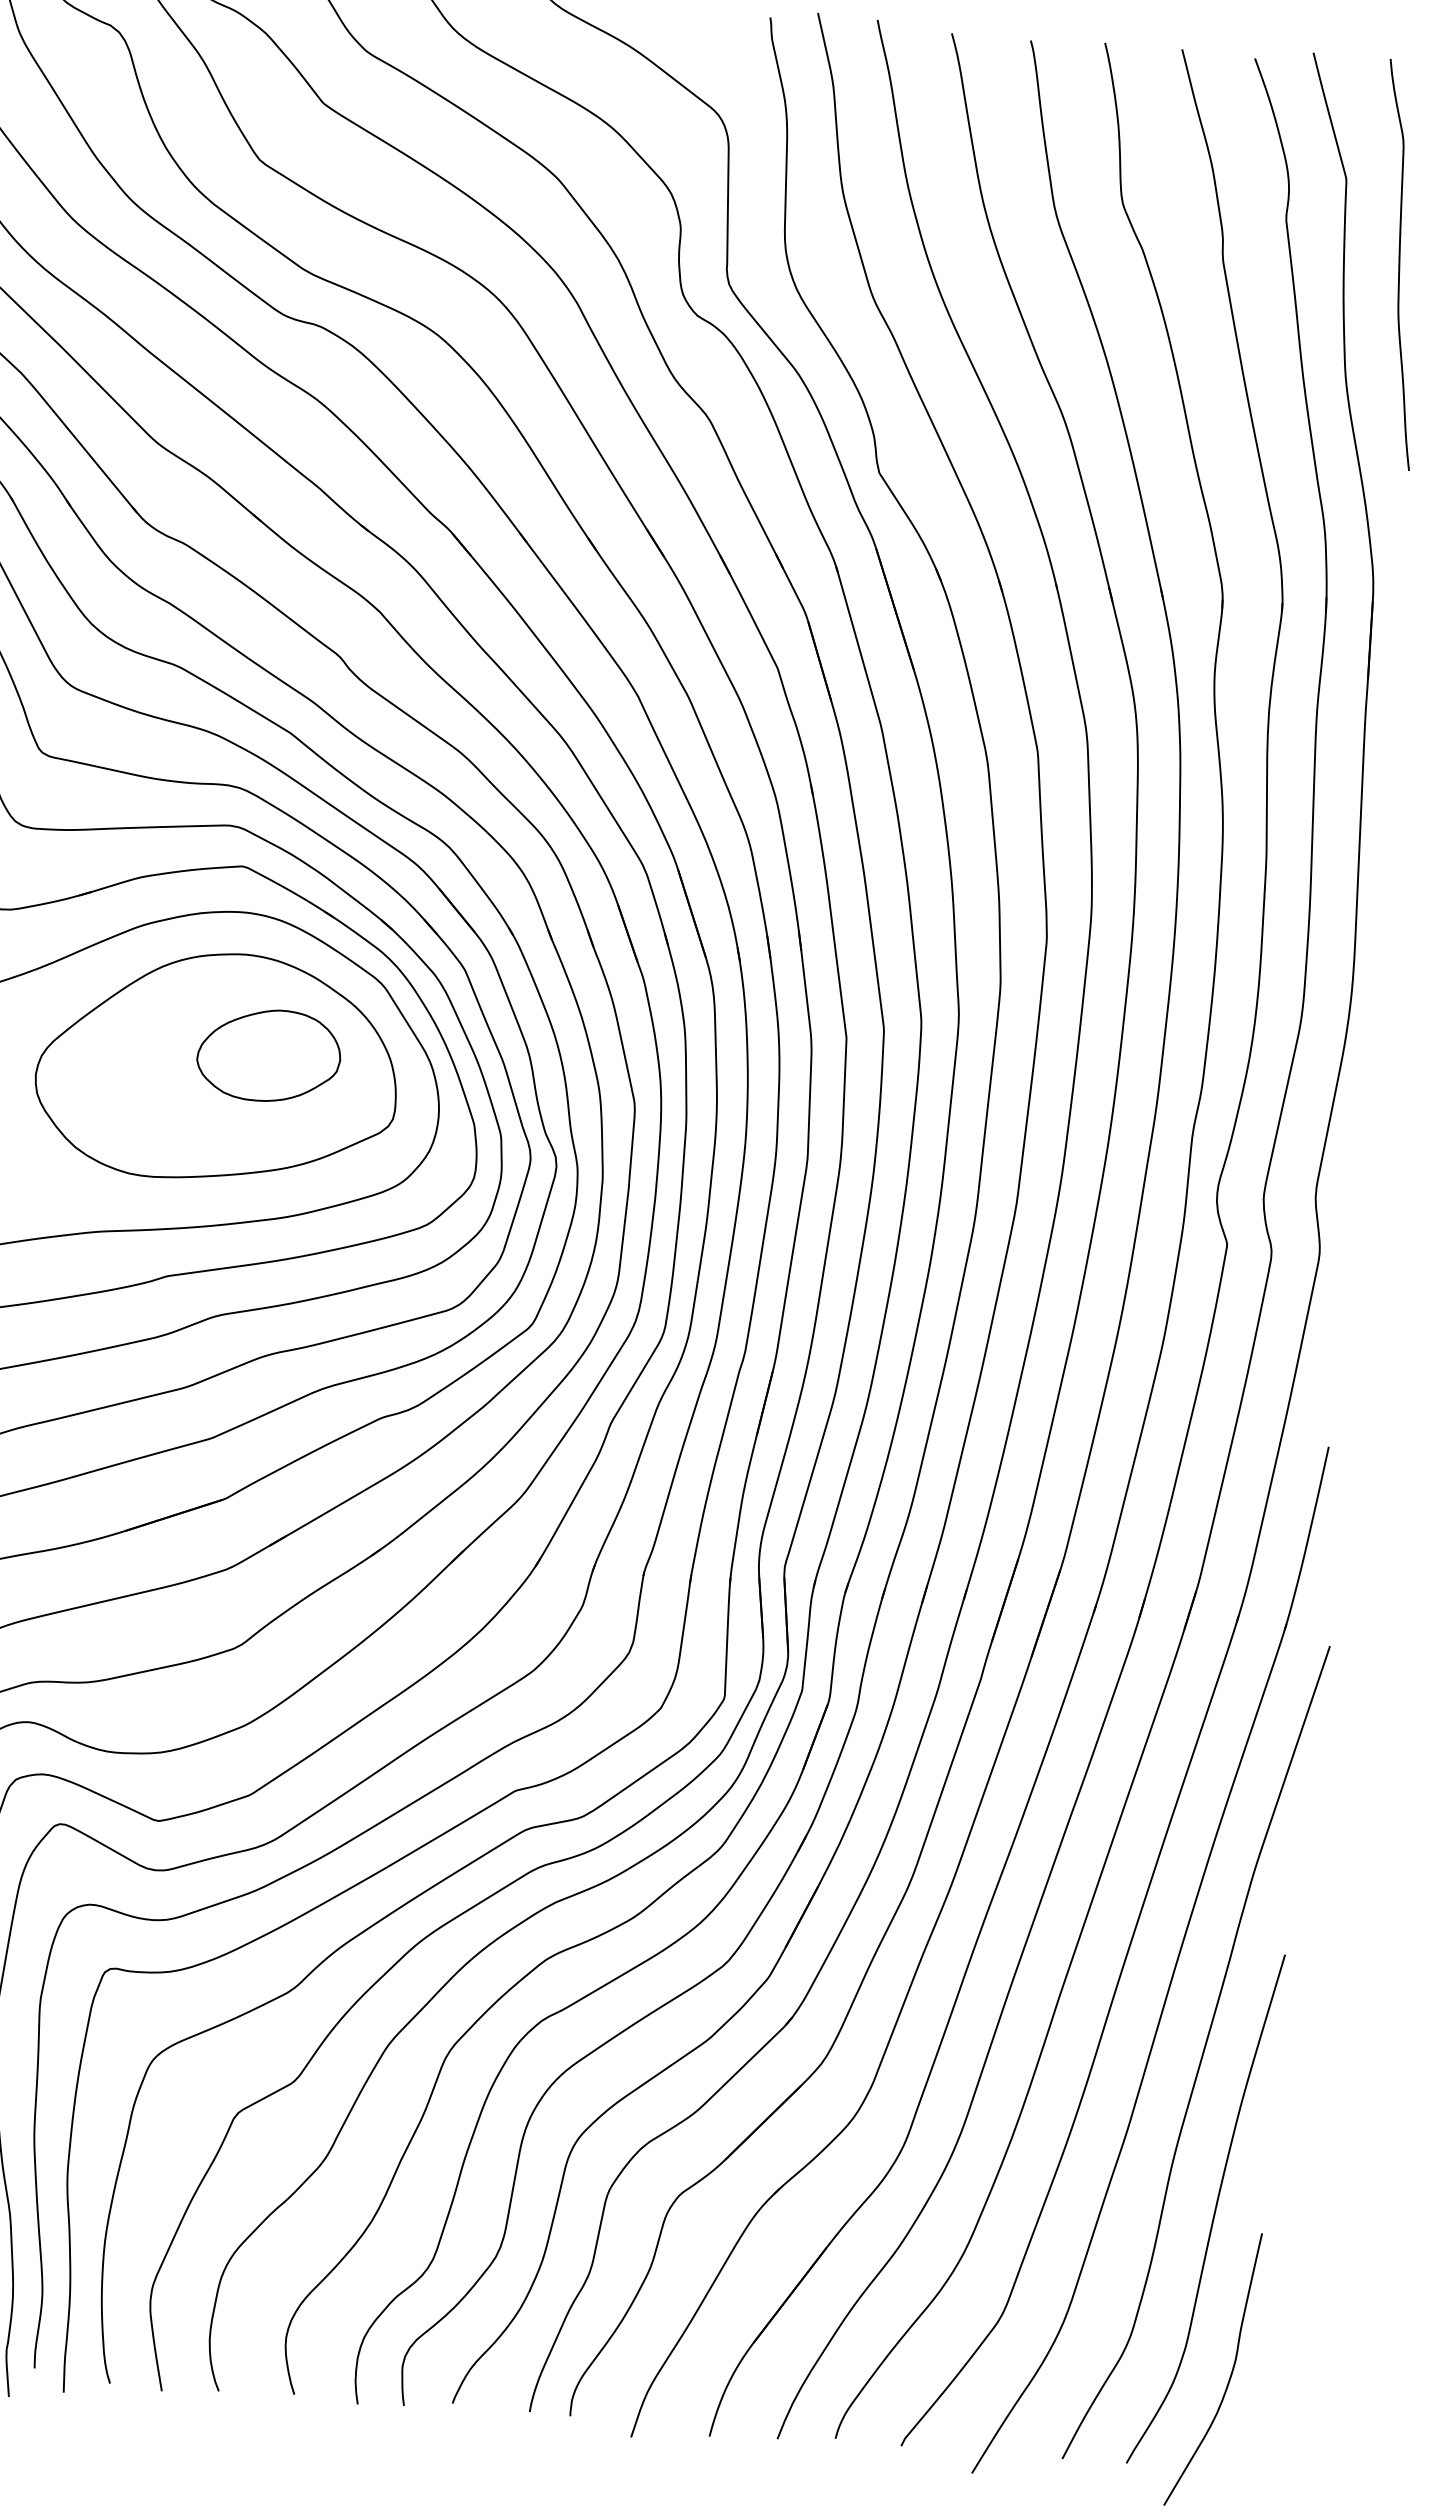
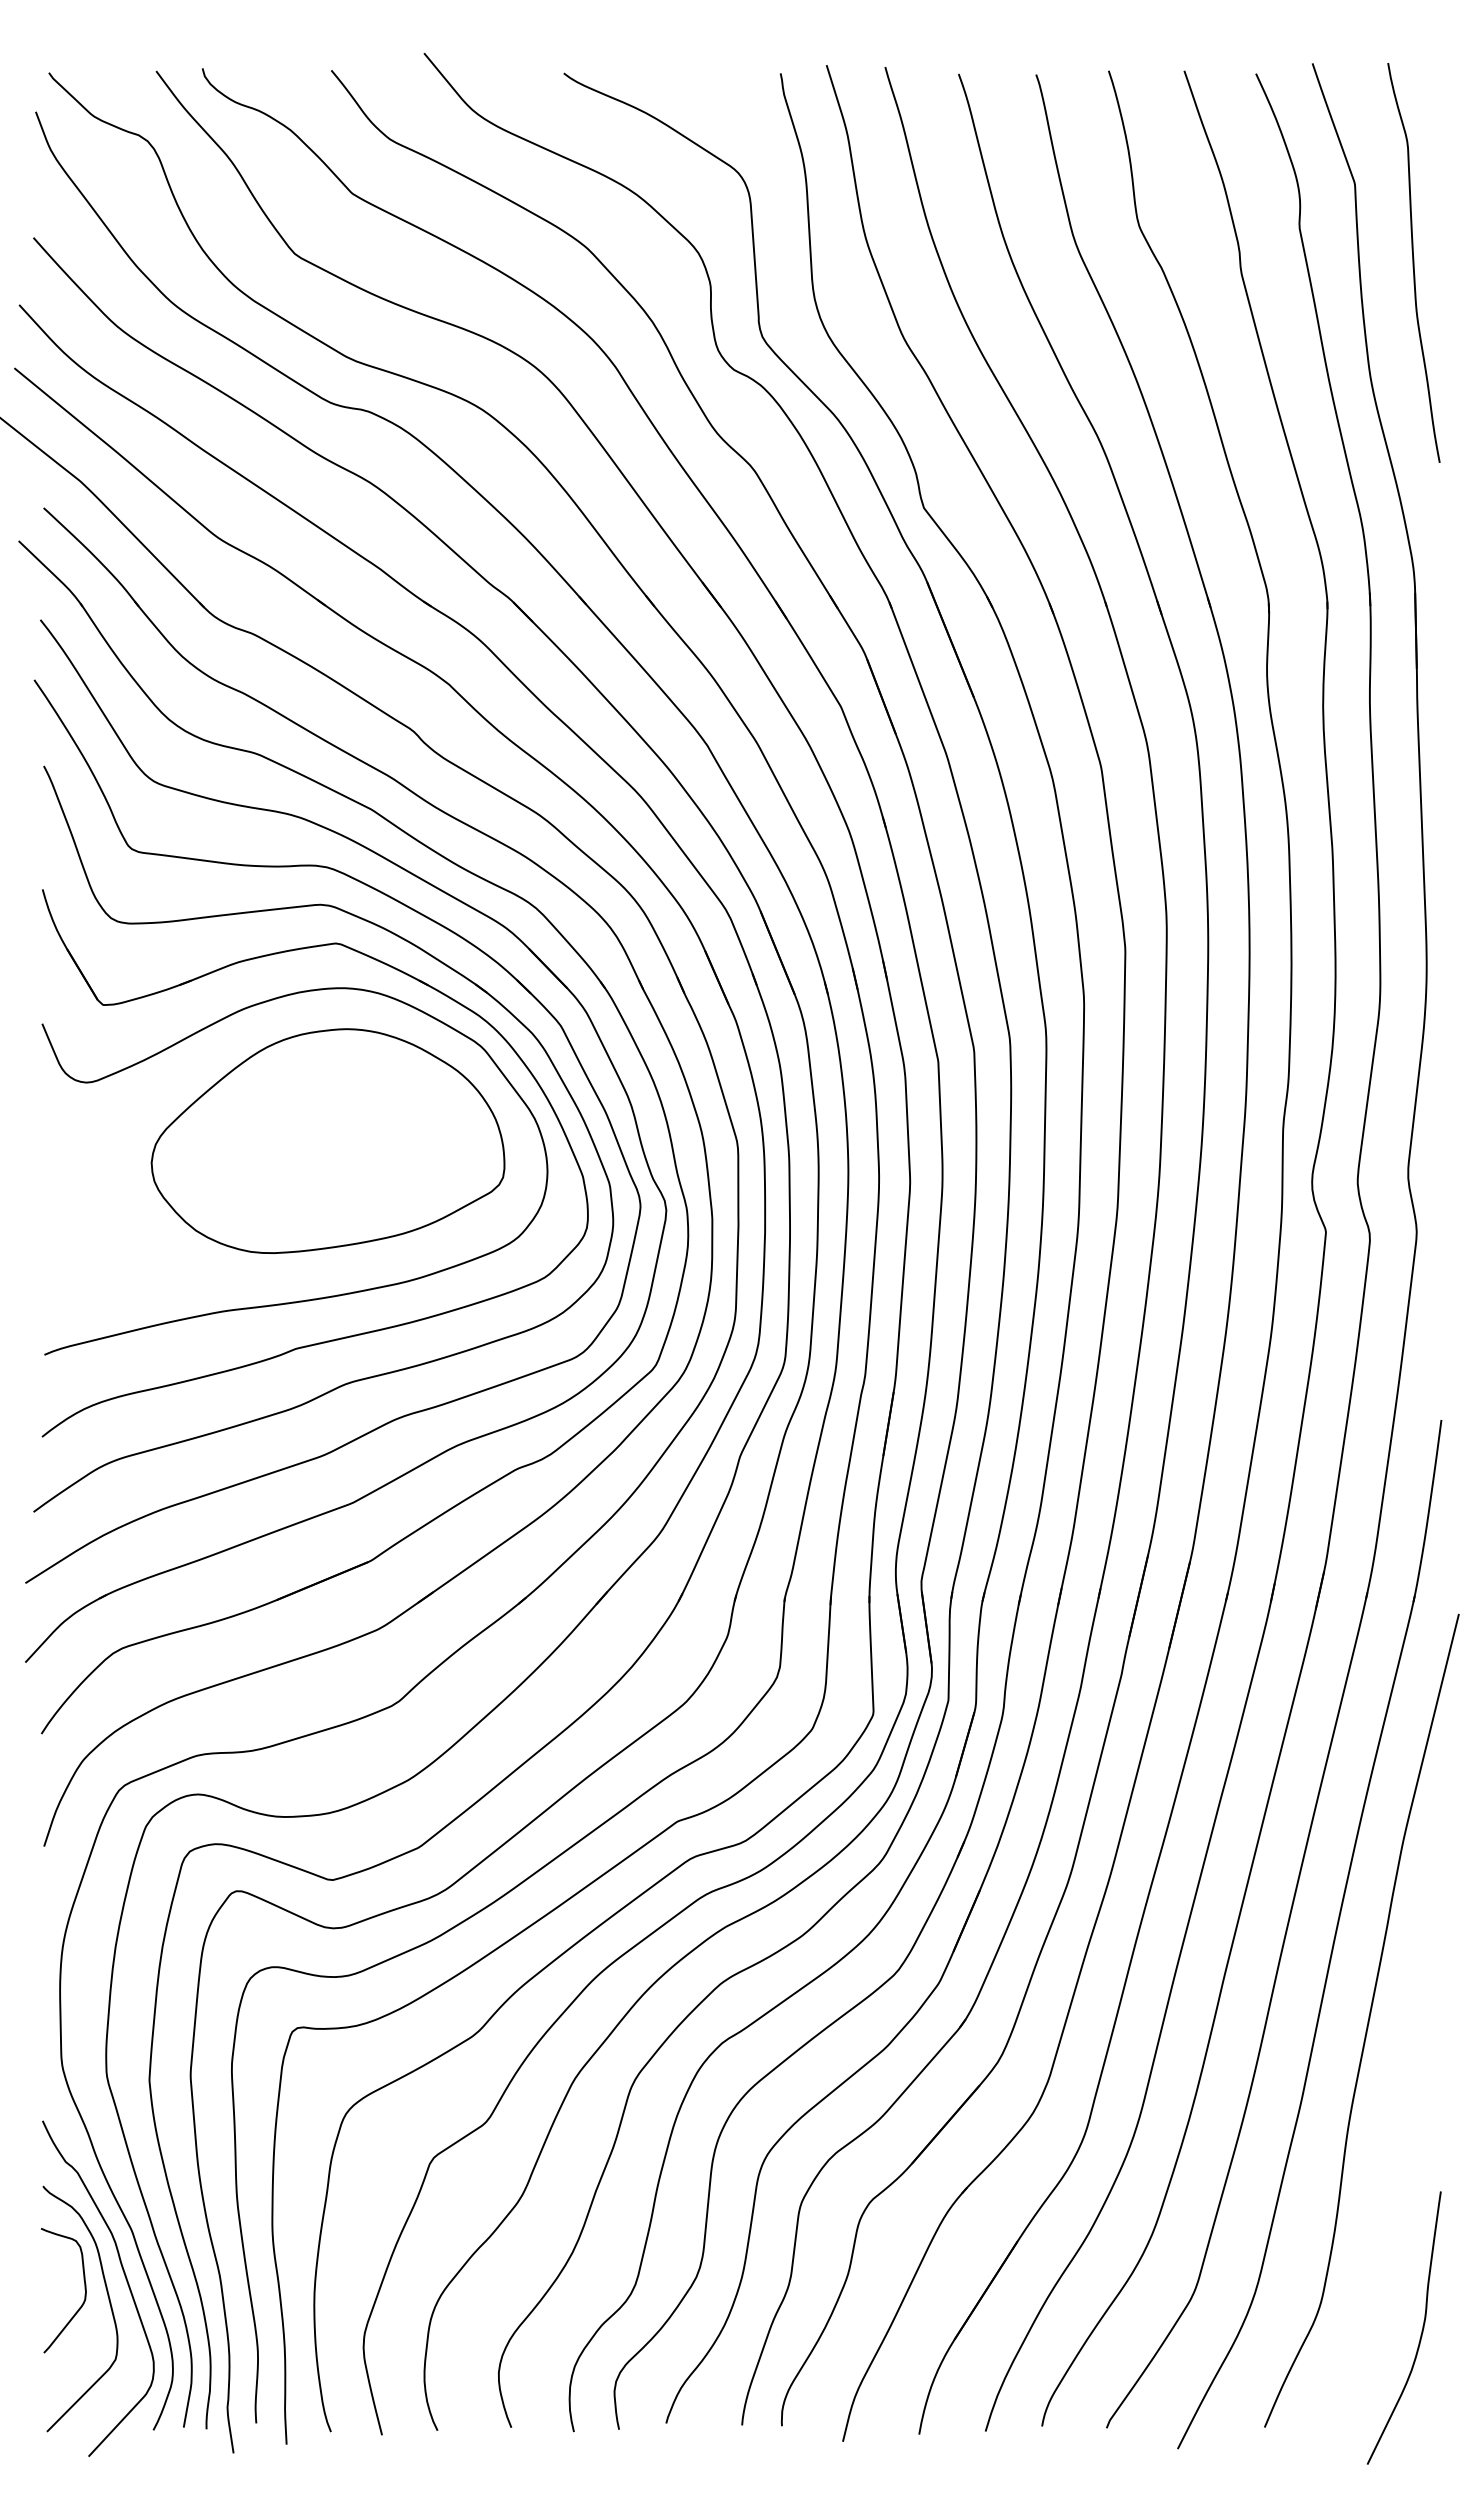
part: (268, 1055) -> (376, 1125), removed
curve: (1214, 2209) -> (1392, 2172), removed

